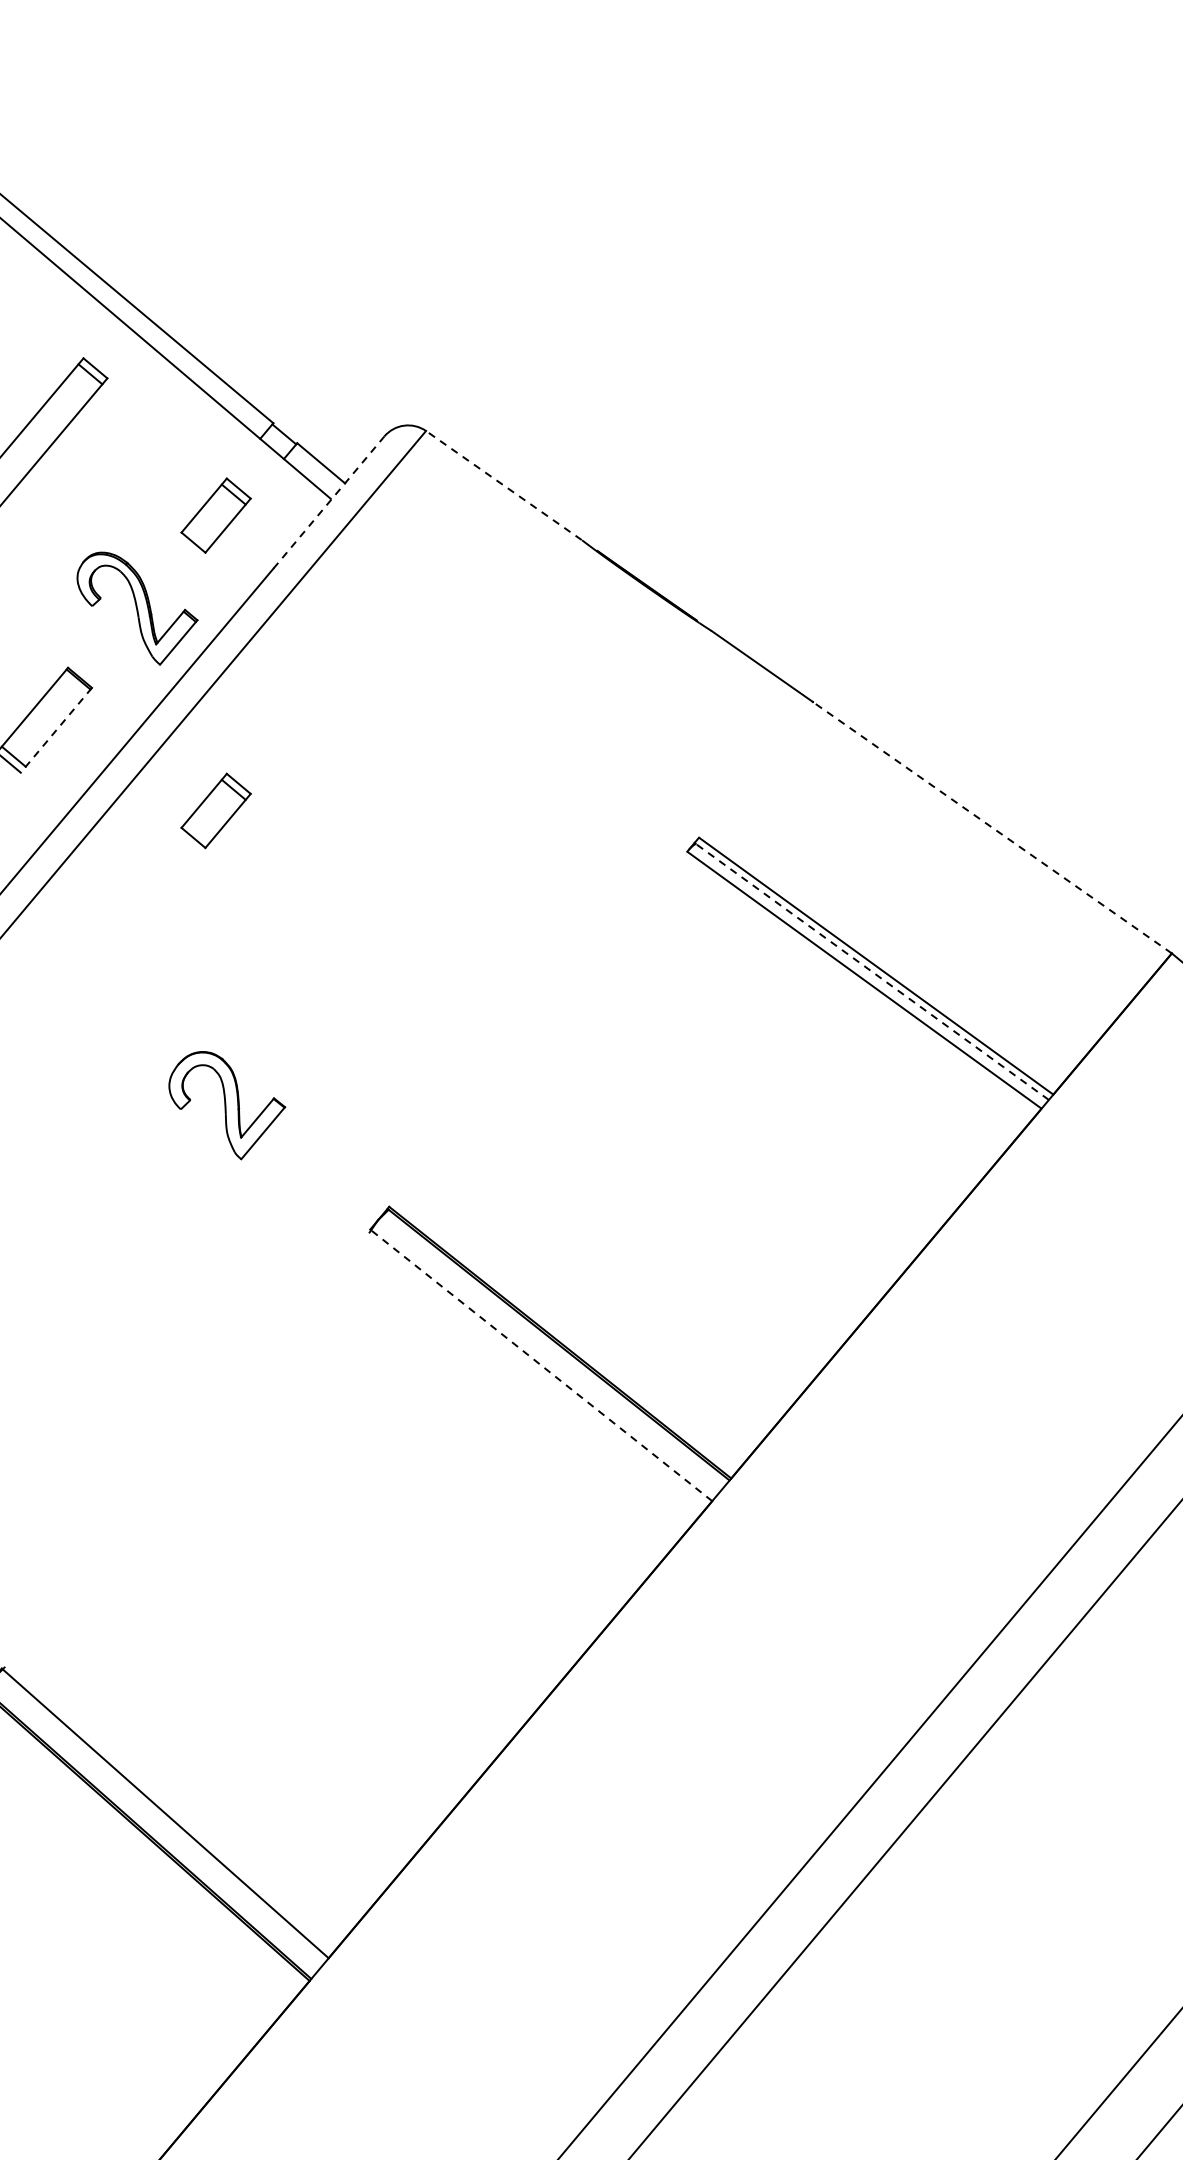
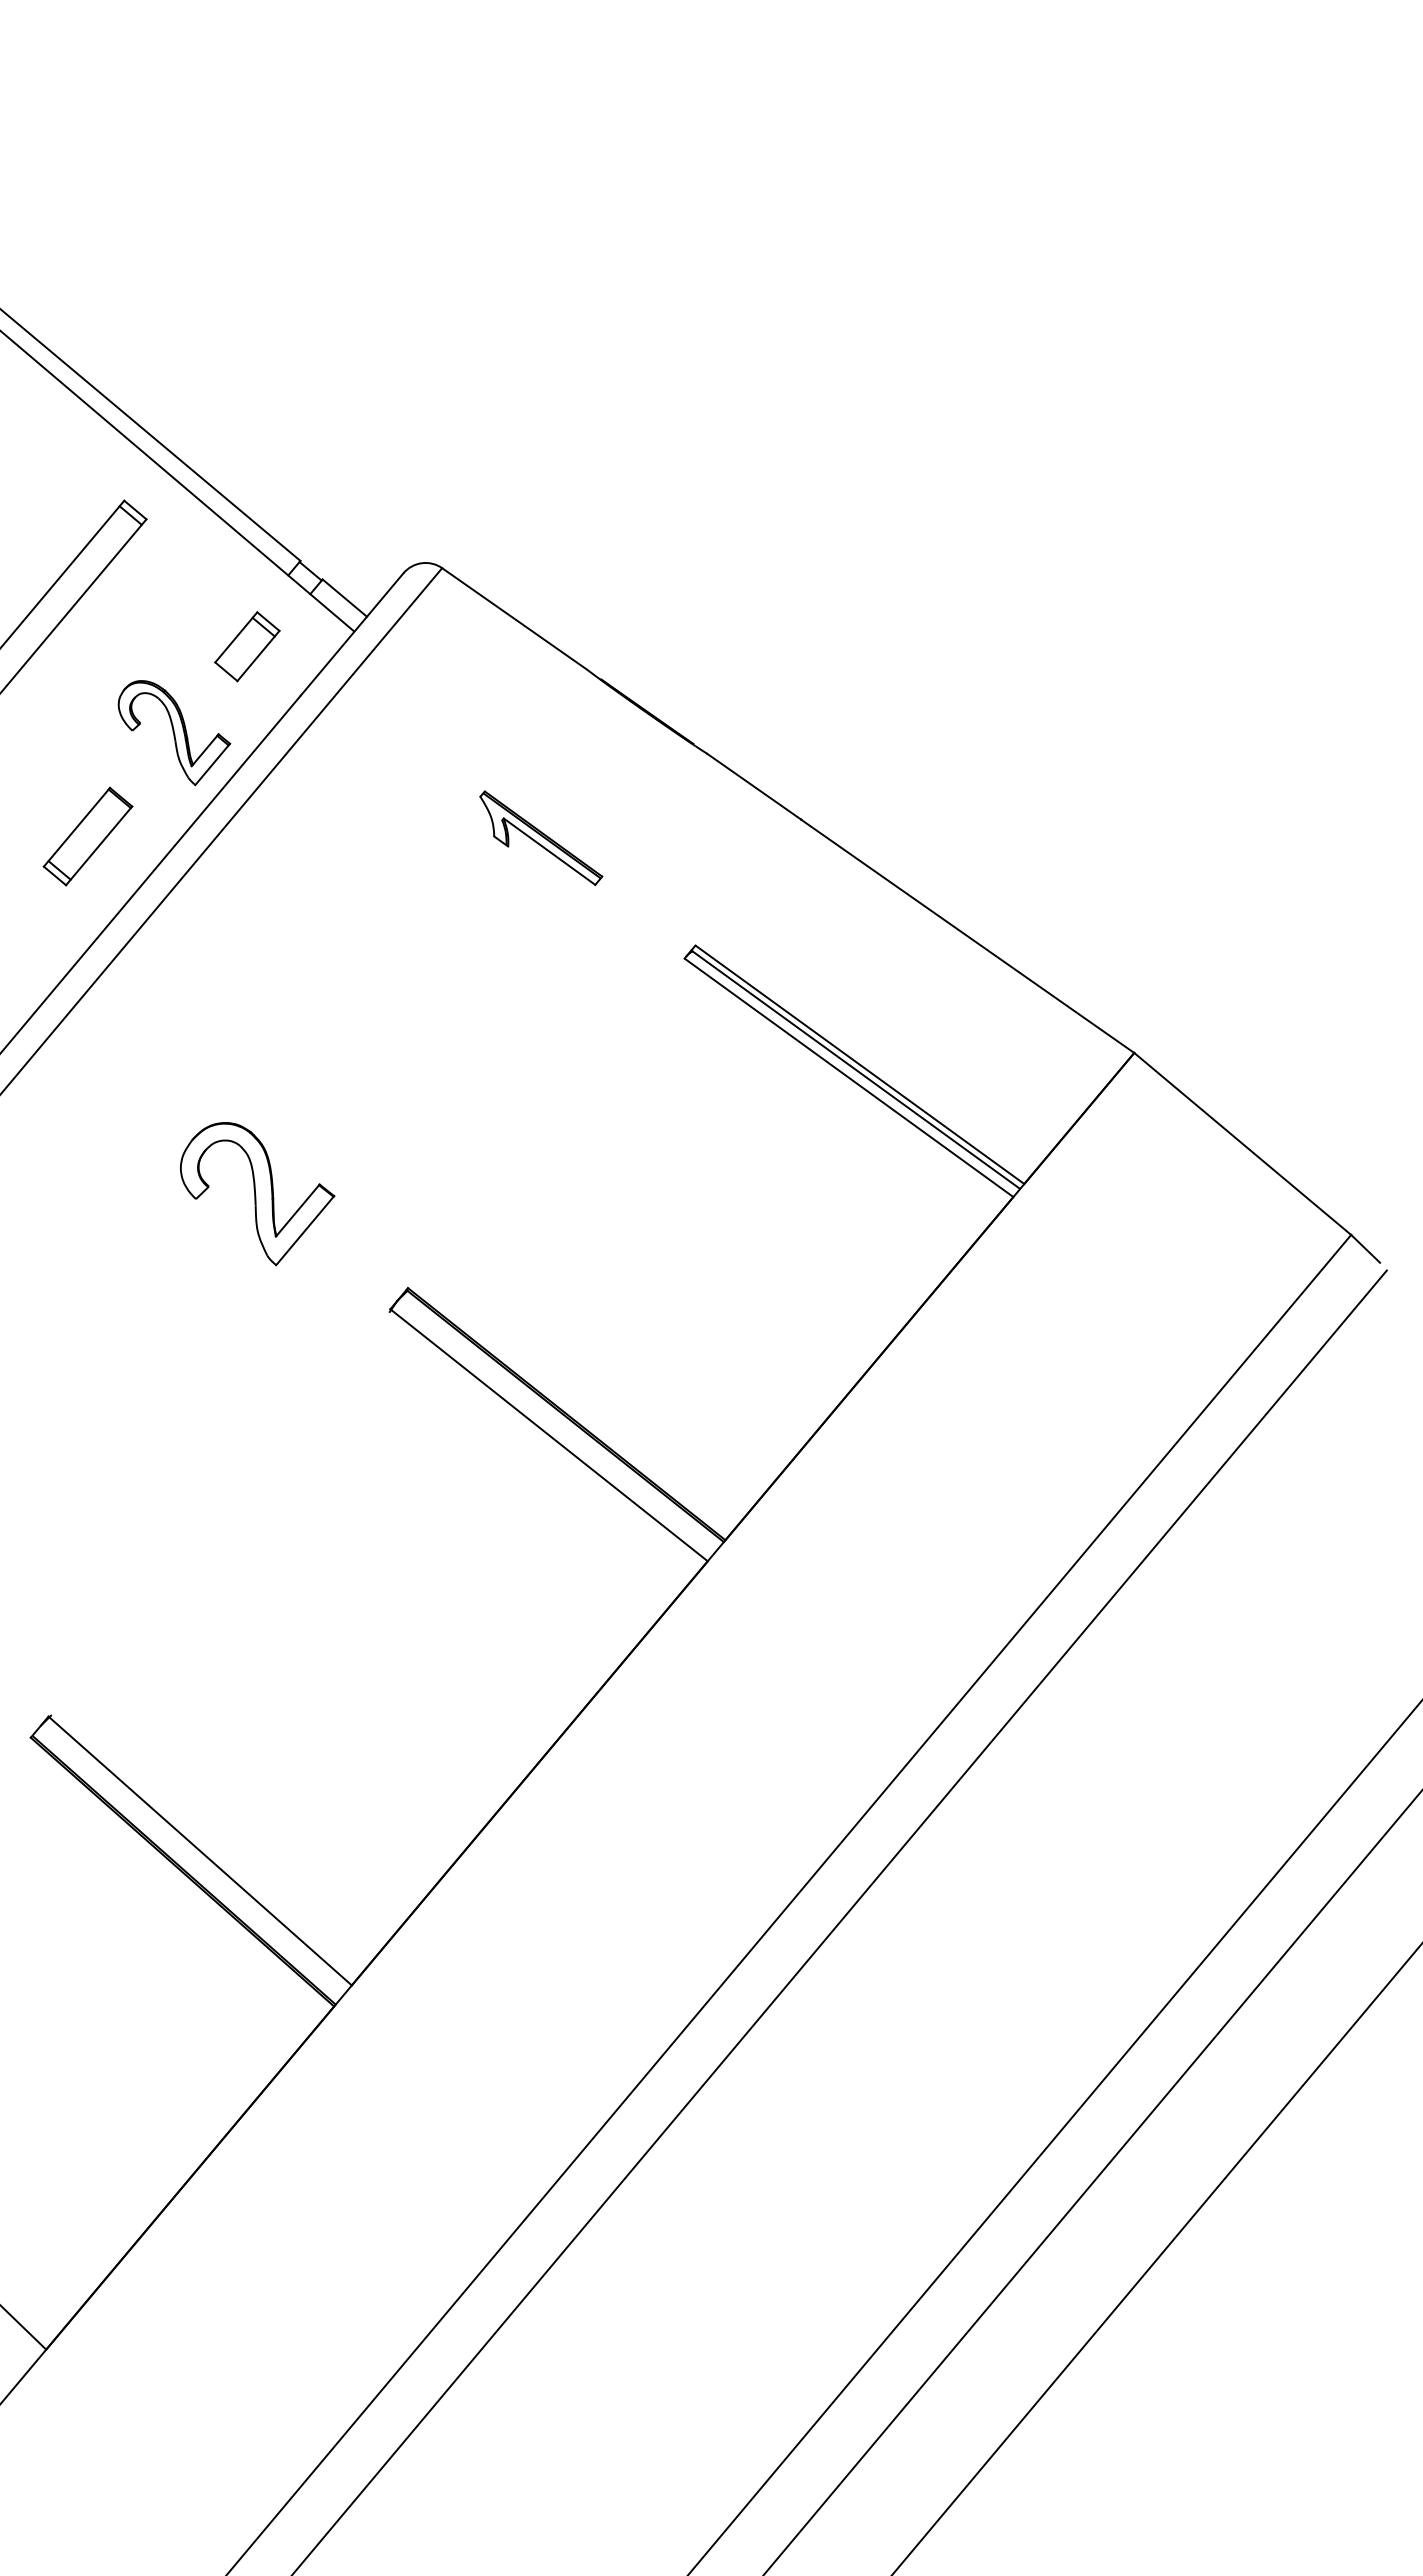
line: (503, 485) -> (514, 618), dashed -> solid
line: (329, 502) -> (352, 634), dashed -> solid
part: (533, 722) -> (541, 838), added
line: (55, 730) -> (98, 846), dashed -> solid
part: (216, 810) -> (247, 920), removed
line: (992, 827) -> (967, 936), dashed -> solid
line: (872, 972) -> (856, 1070), dashed -> solid
part: (227, 1105) -> (257, 1194), size x1.43
line: (541, 1365) -> (549, 1435), dashed -> solid

